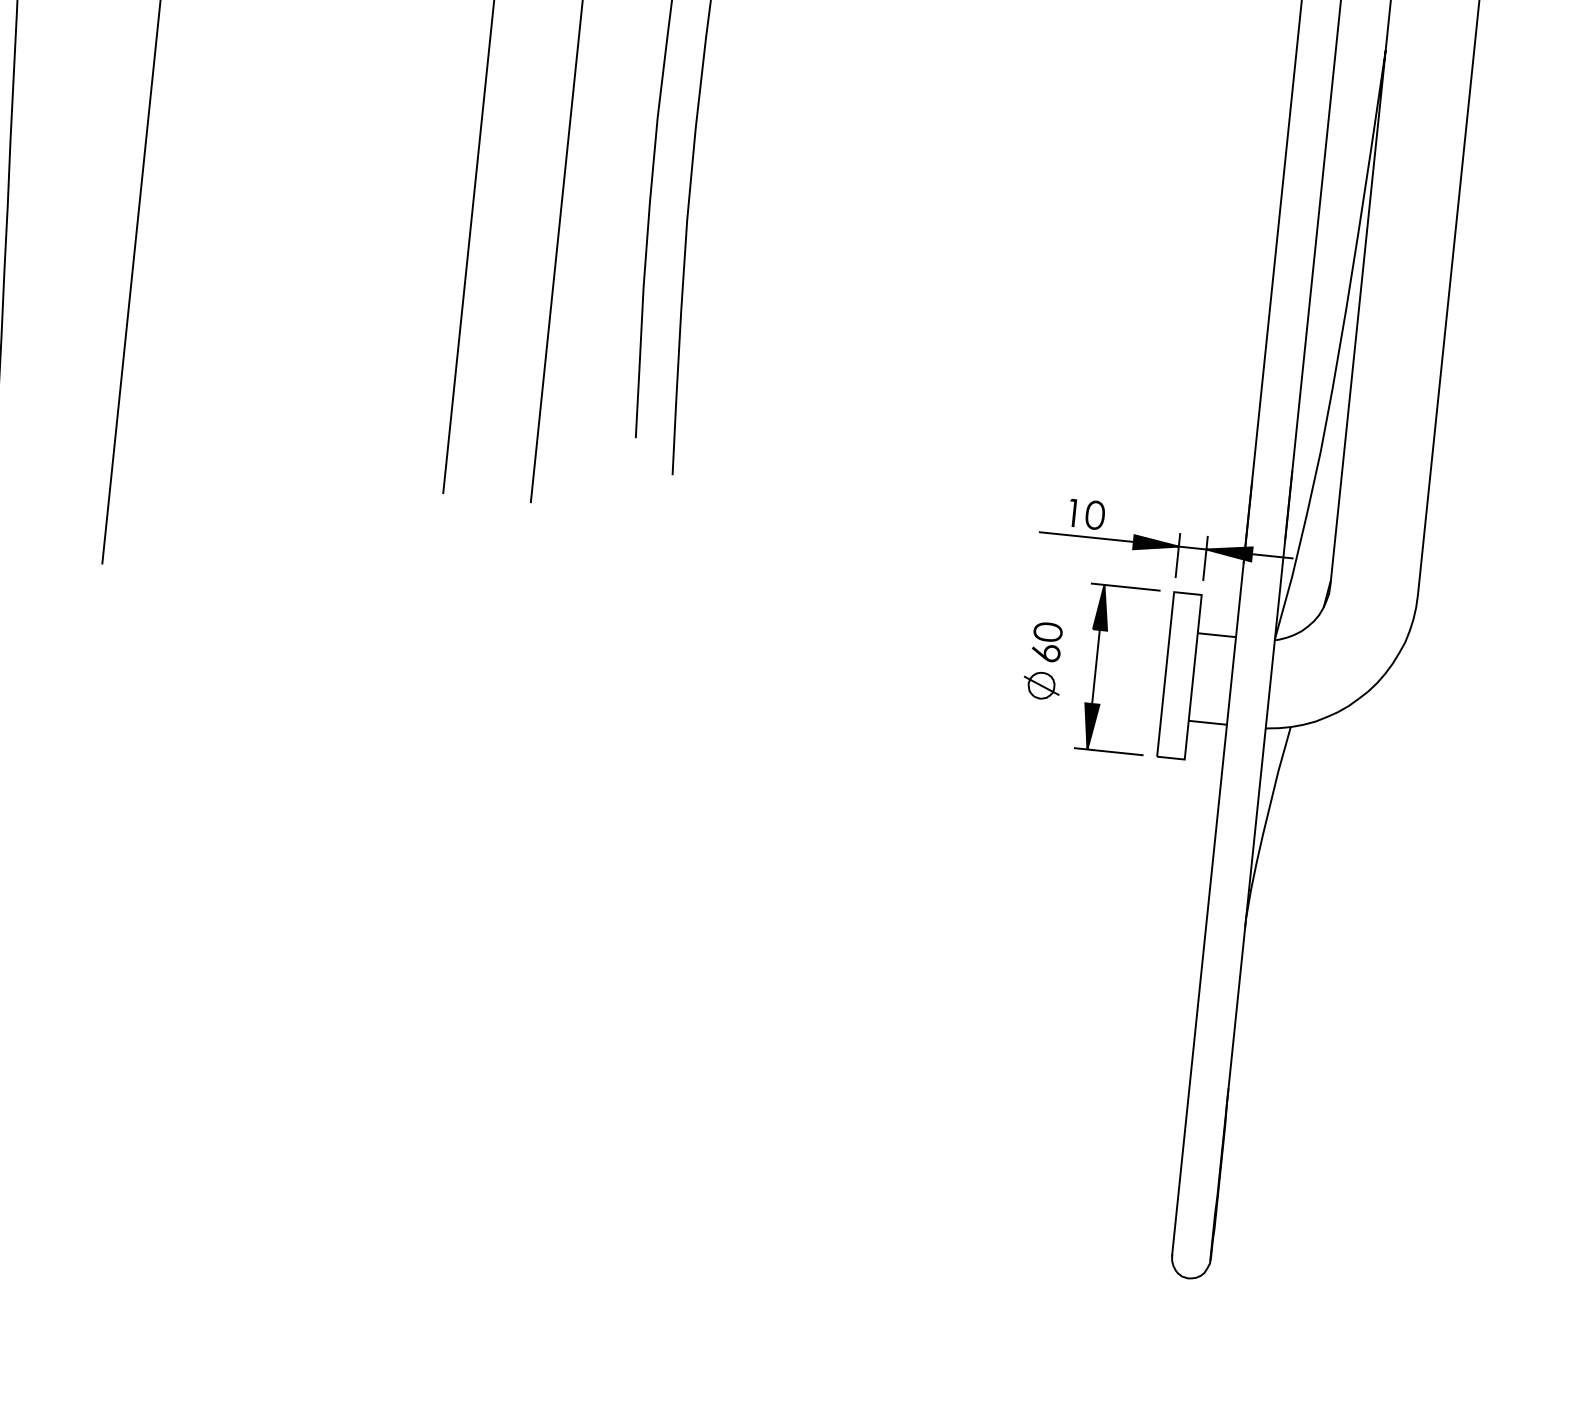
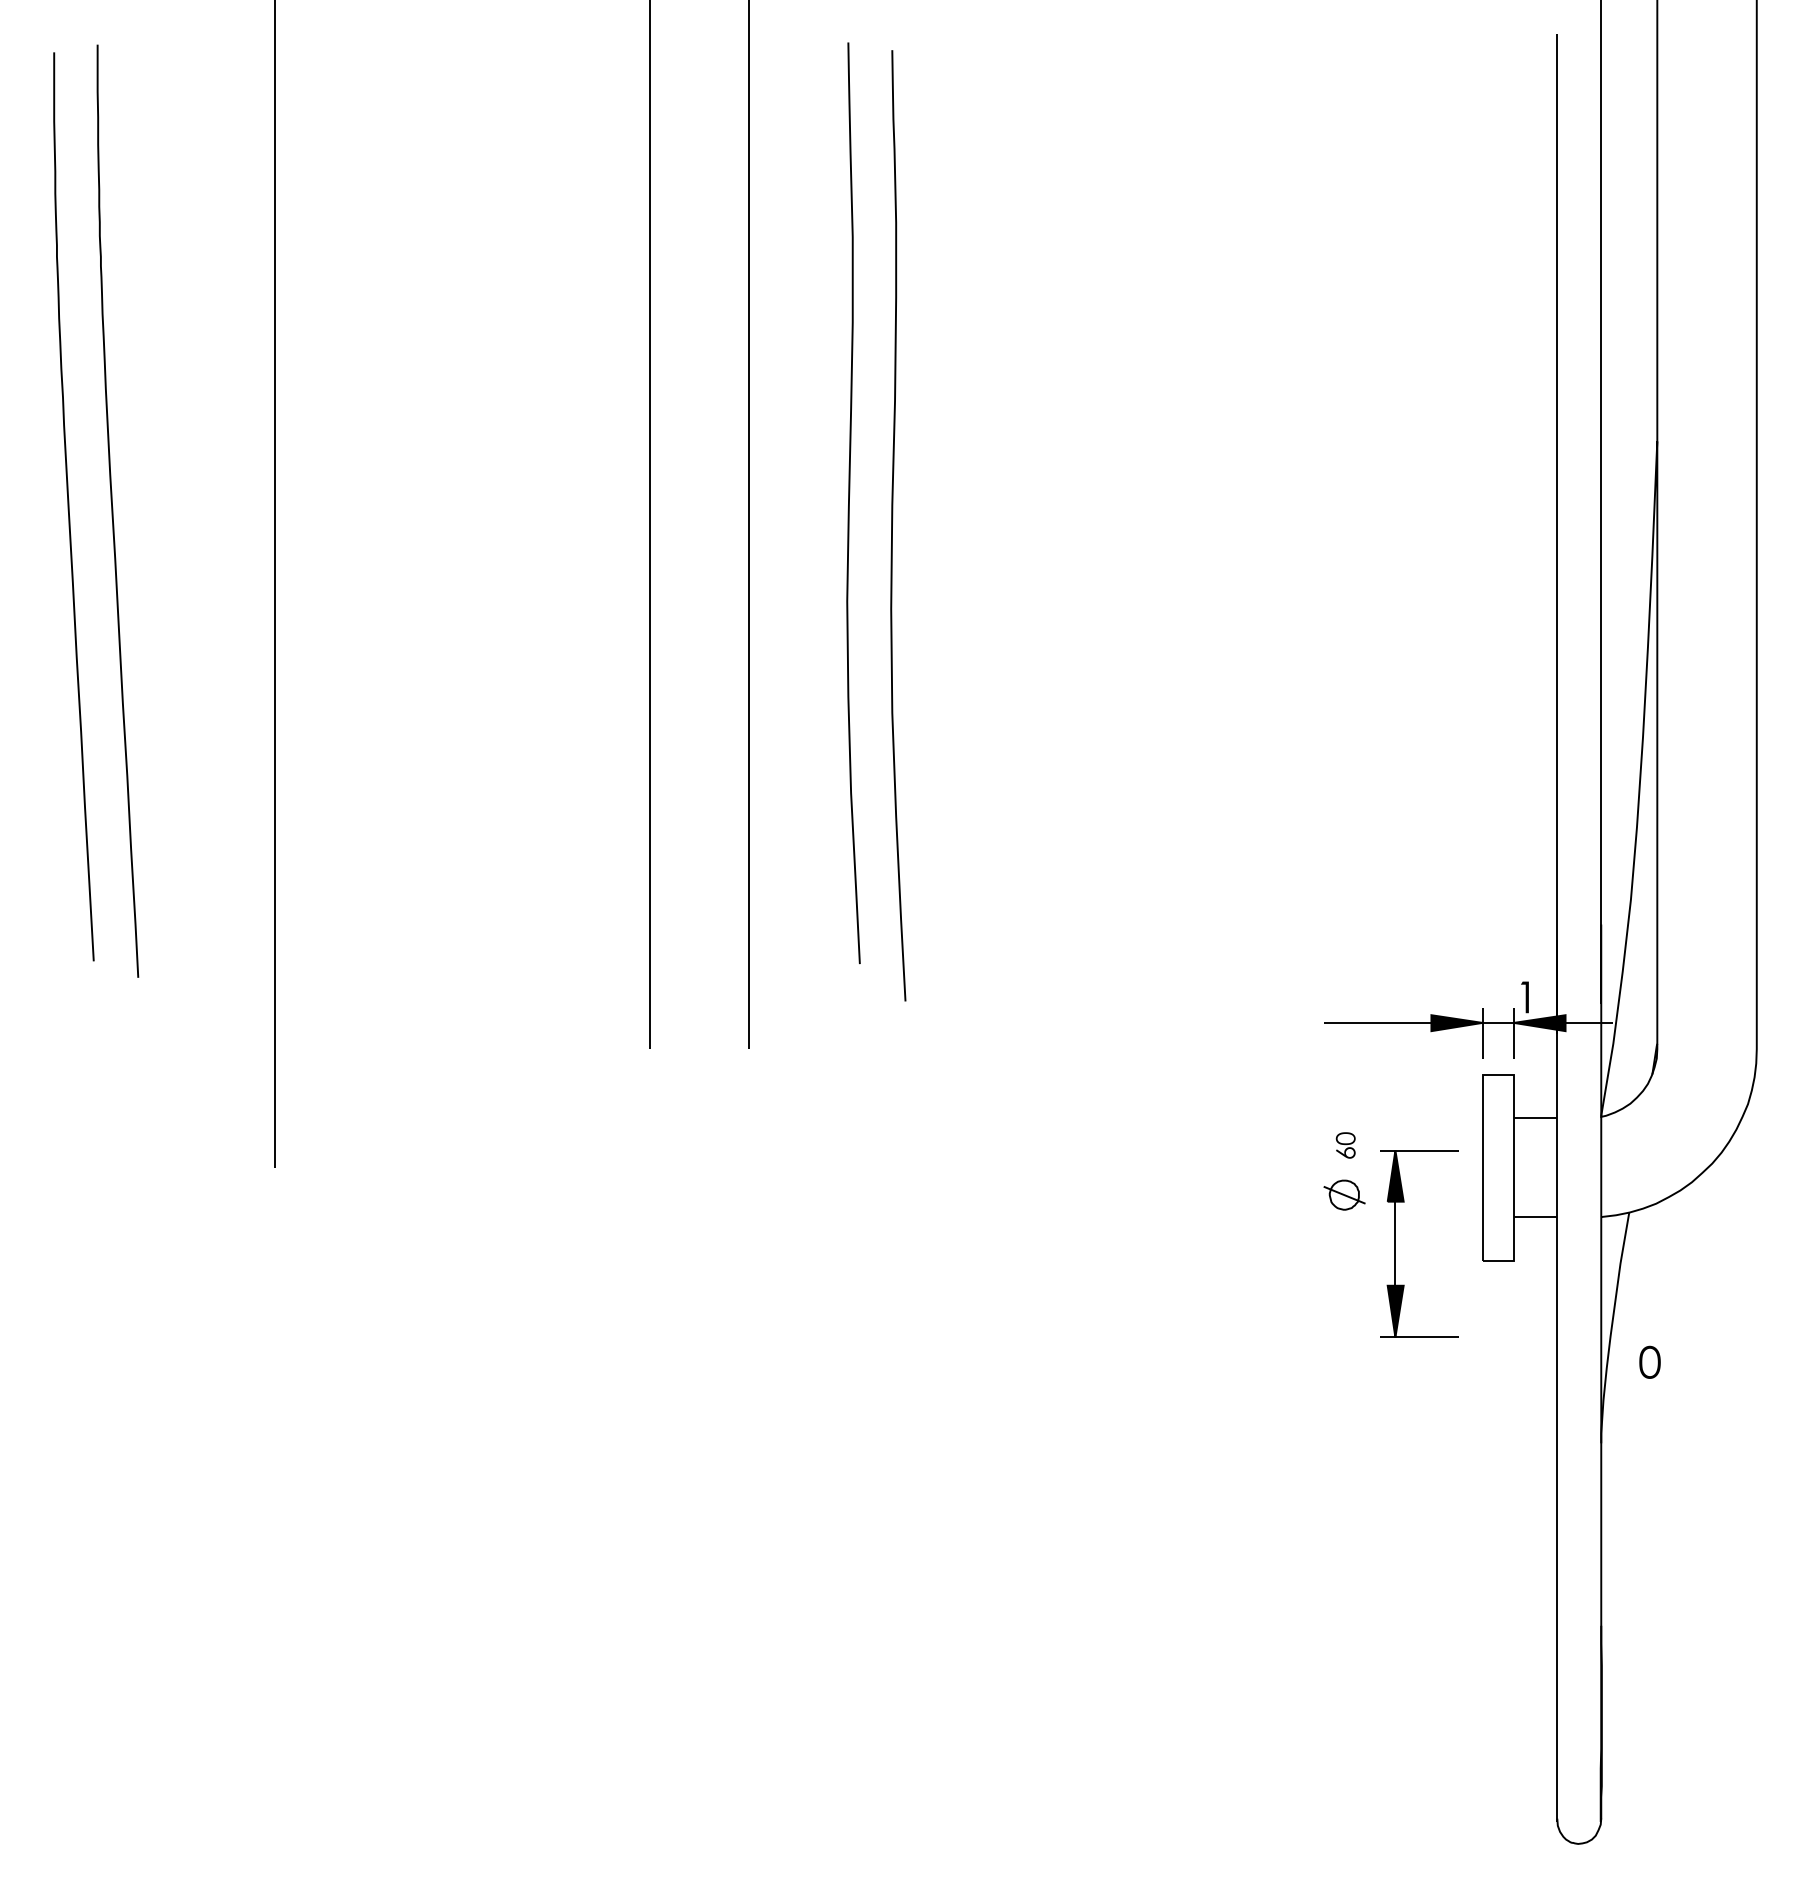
part: (1071, 512) -> (1524, 997), moved
part: (1094, 514) -> (1649, 1361), moved
part: (1046, 642) -> (1345, 1145), size x0.6
part: (1096, 666) -> (1395, 1243), moved

